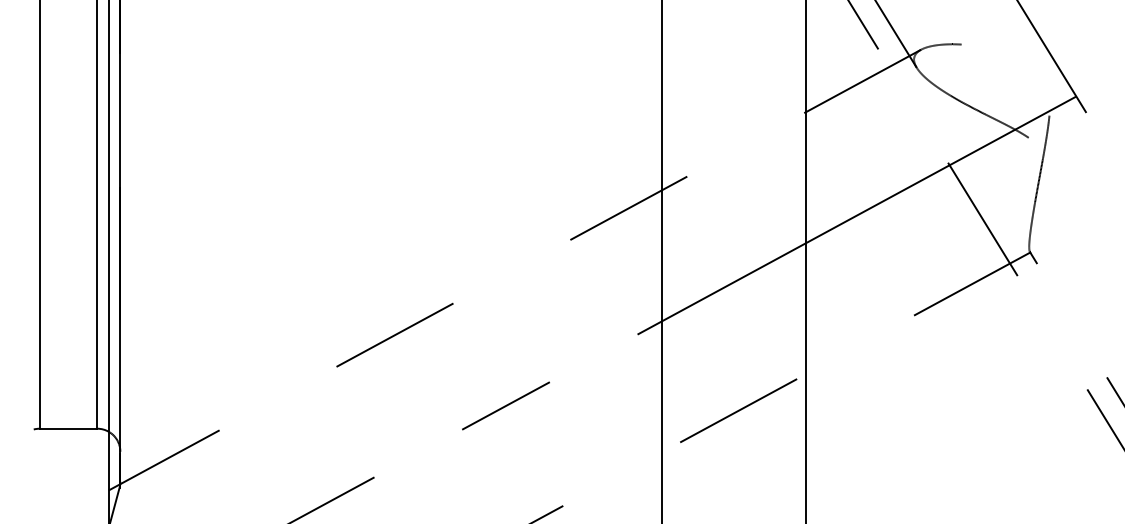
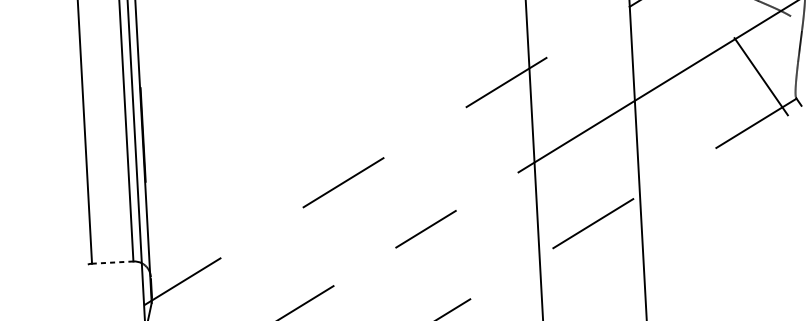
line: (68, 428) -> (112, 262), solid -> dashed

